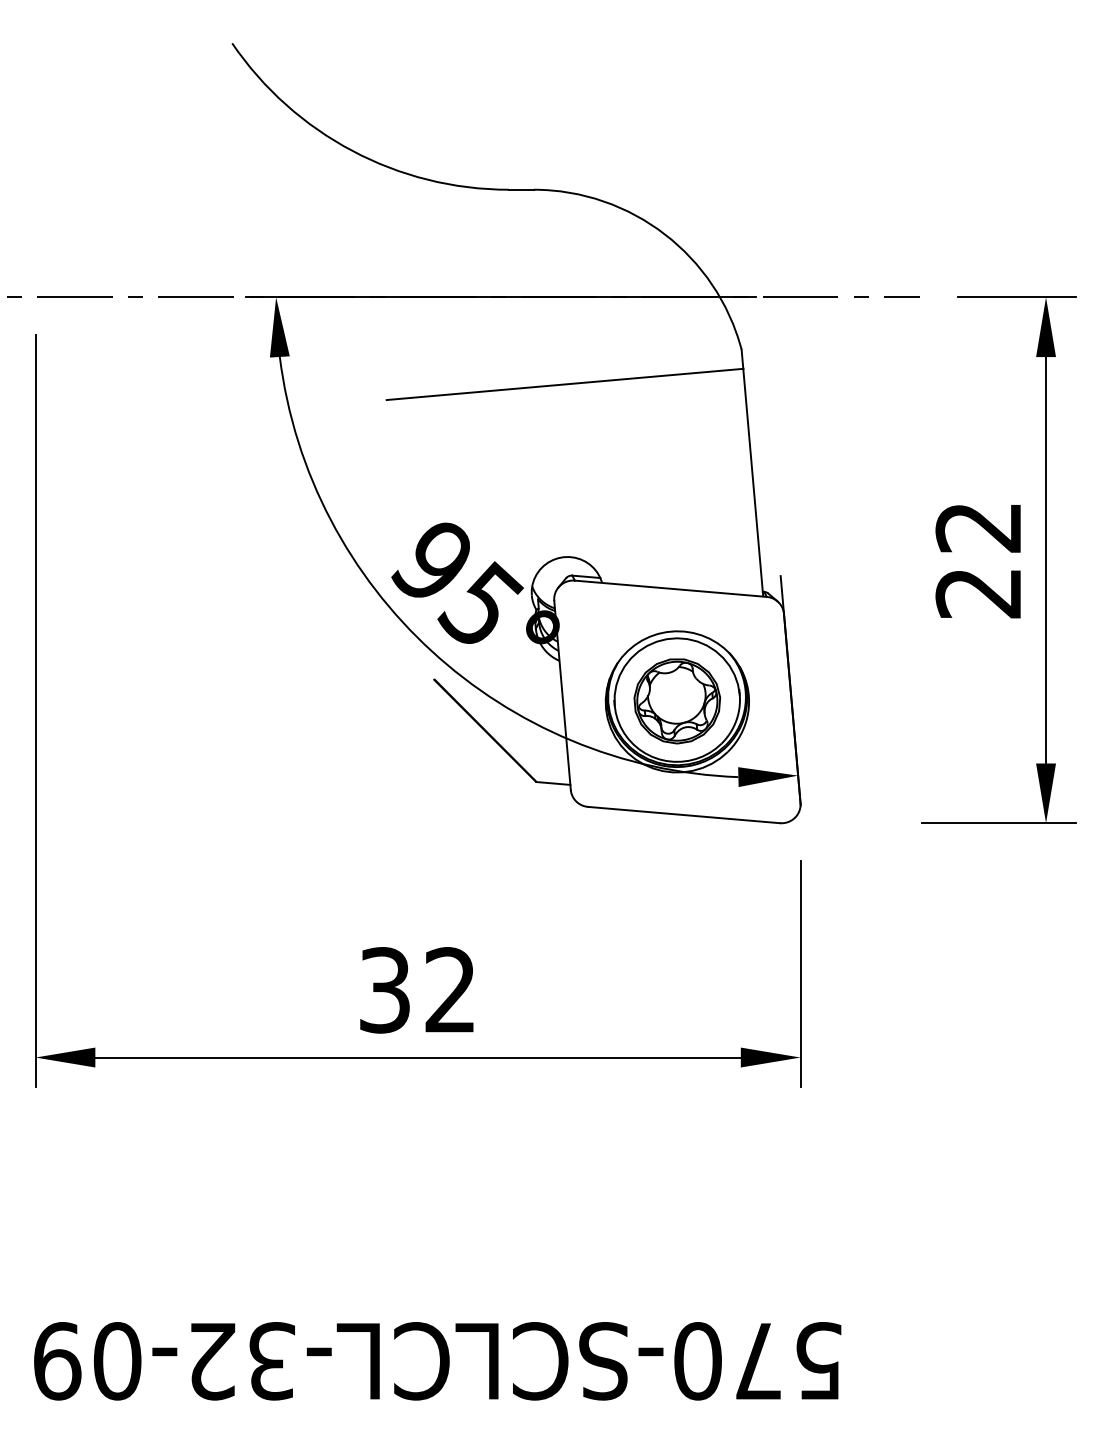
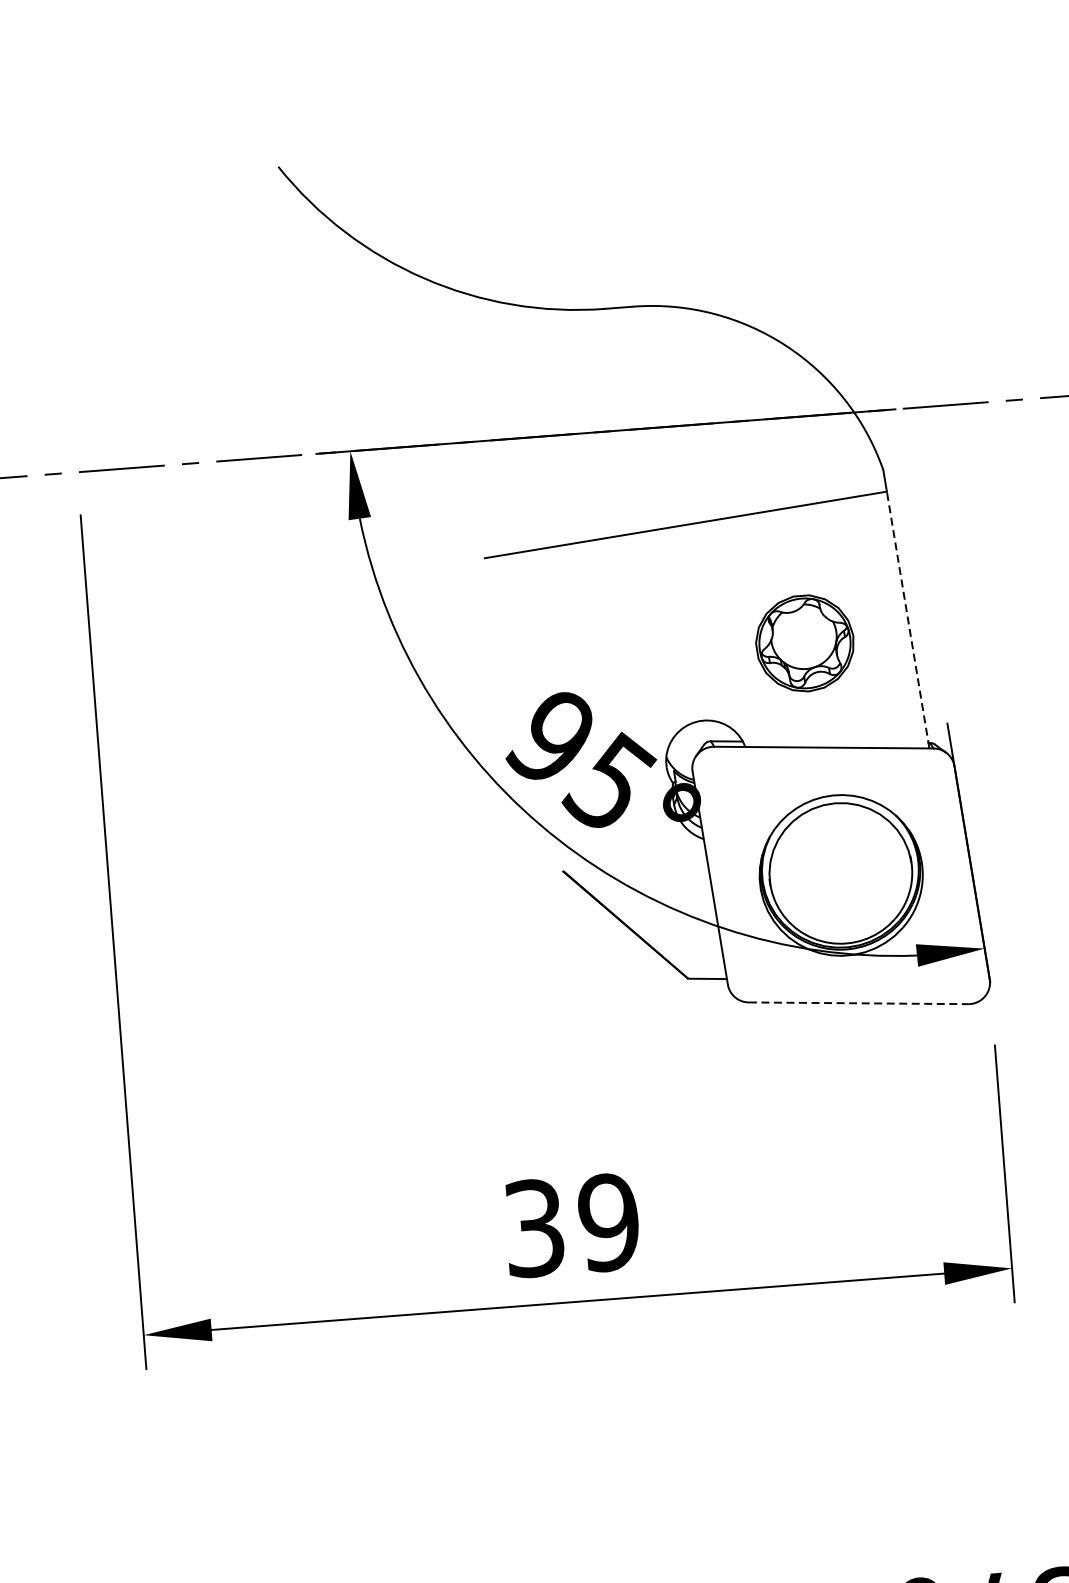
line: (753, 482) -> (908, 619), solid -> dashed
part: (677, 701) -> (805, 643), moved
line: (684, 815) -> (859, 1003), solid -> dashed
text: (450, 990) -> (608, 1222), 32 -> 39

